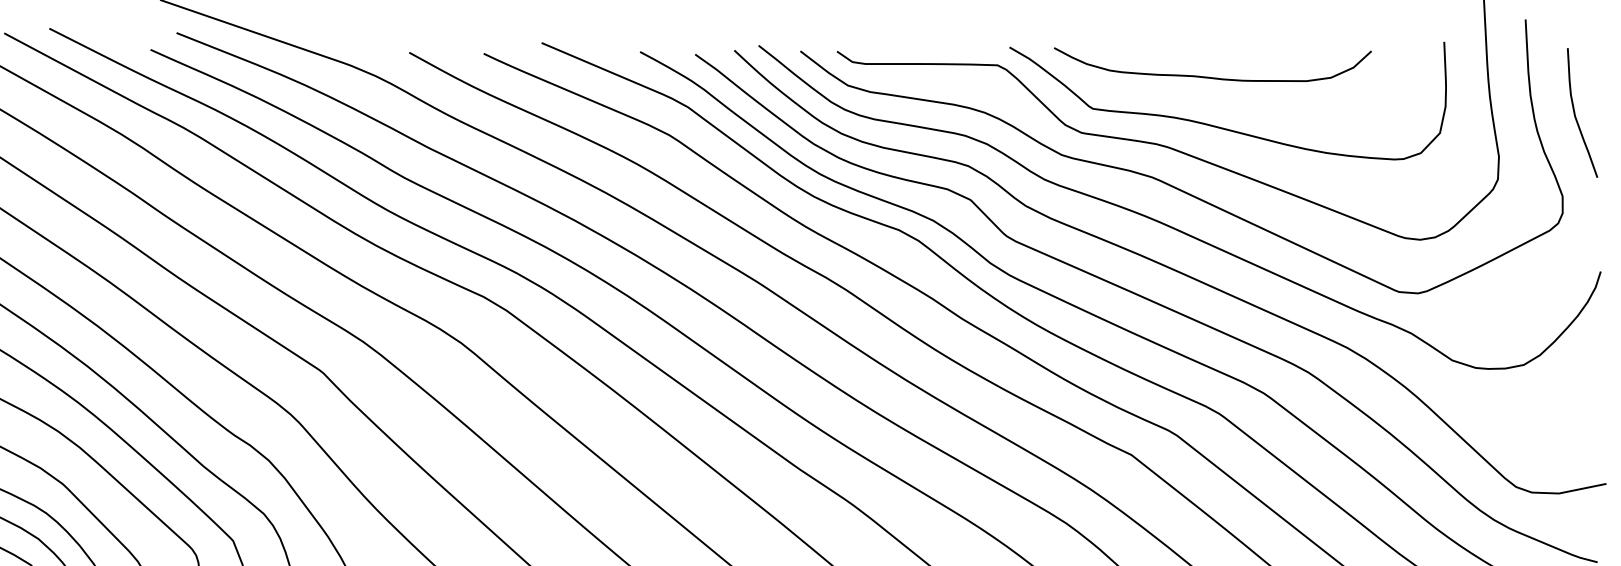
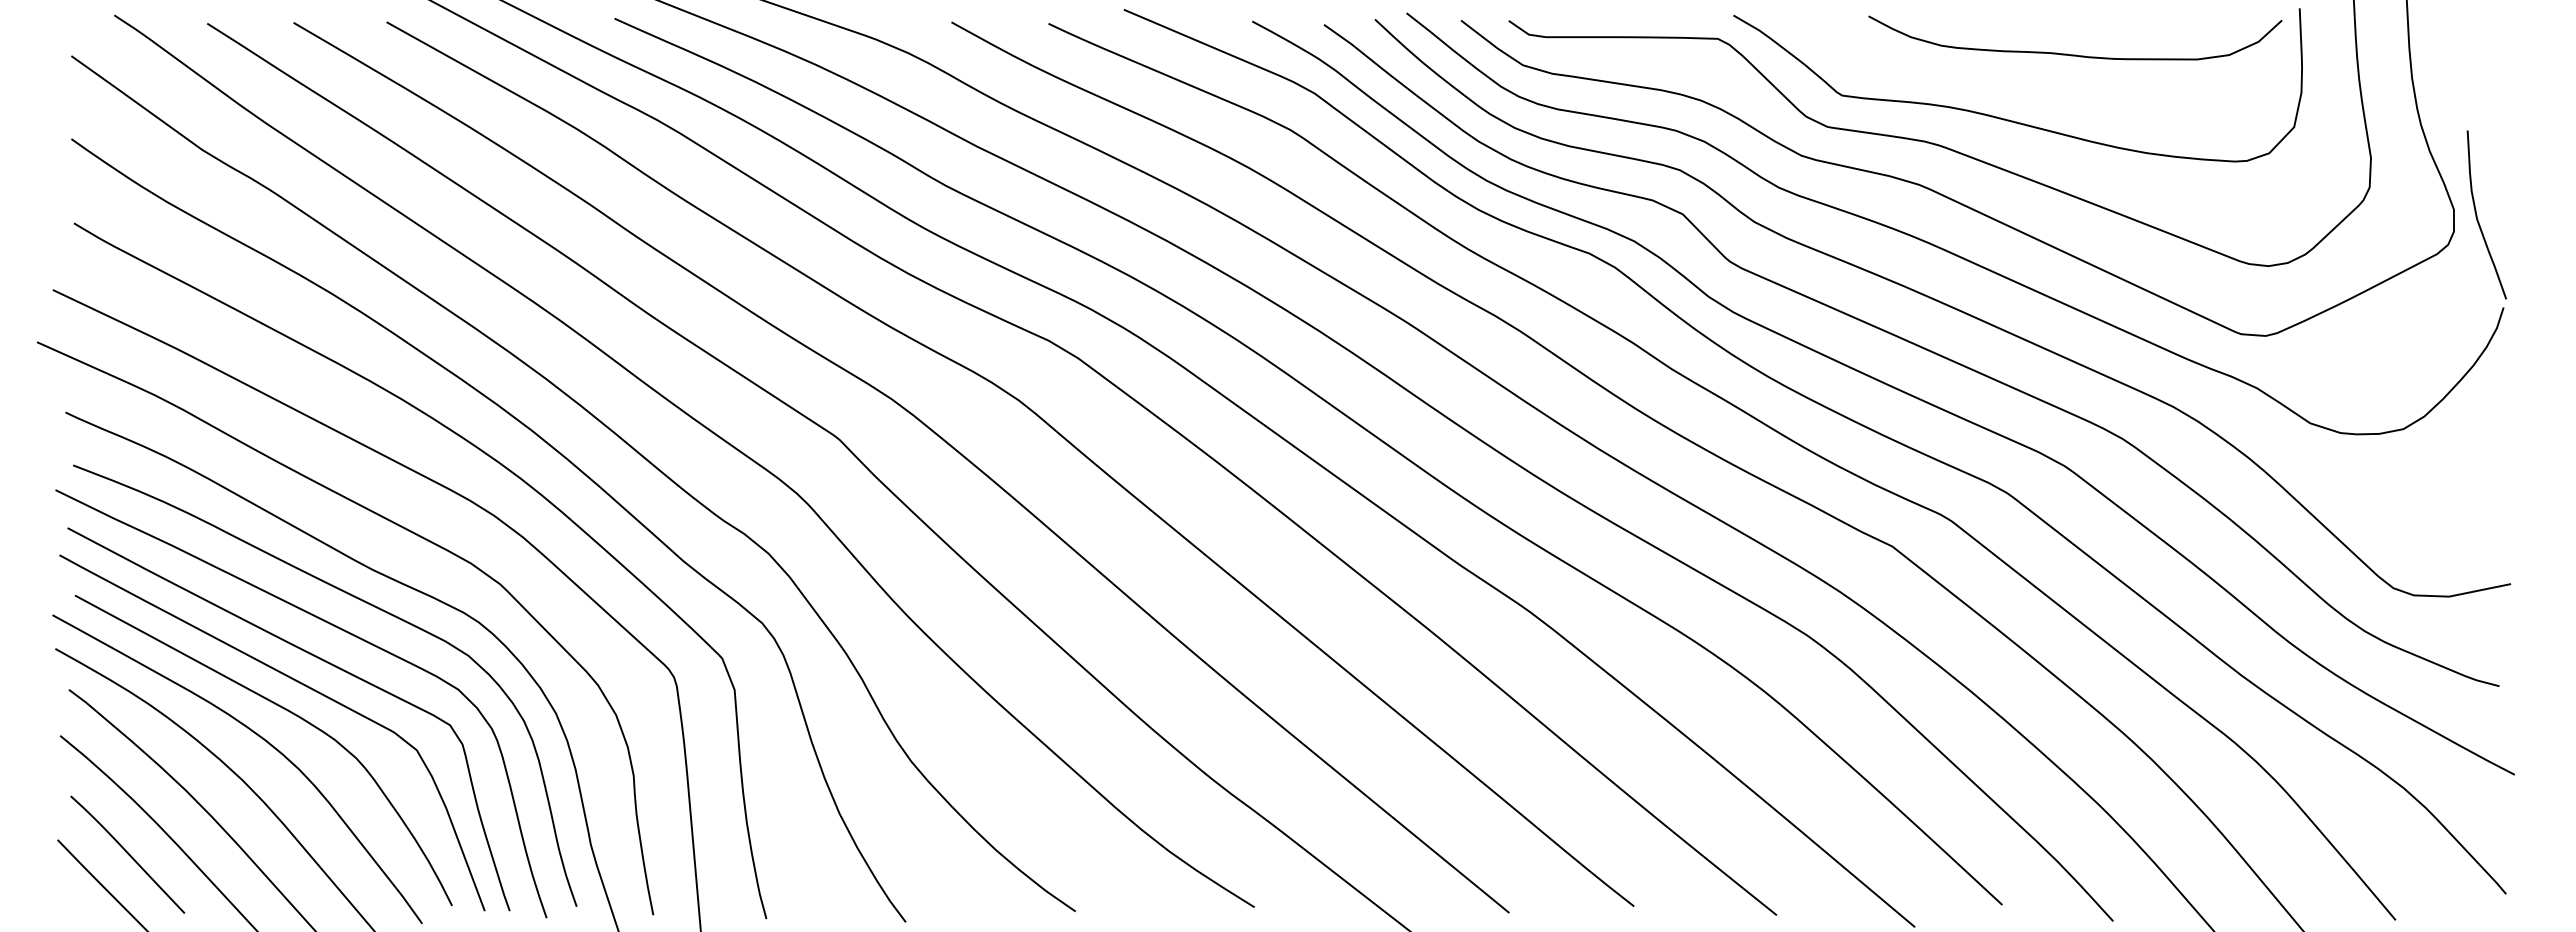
curve: (1213, 77) -> (2075, 54), moved
curve: (1575, 112) -> (2477, 214), moved

